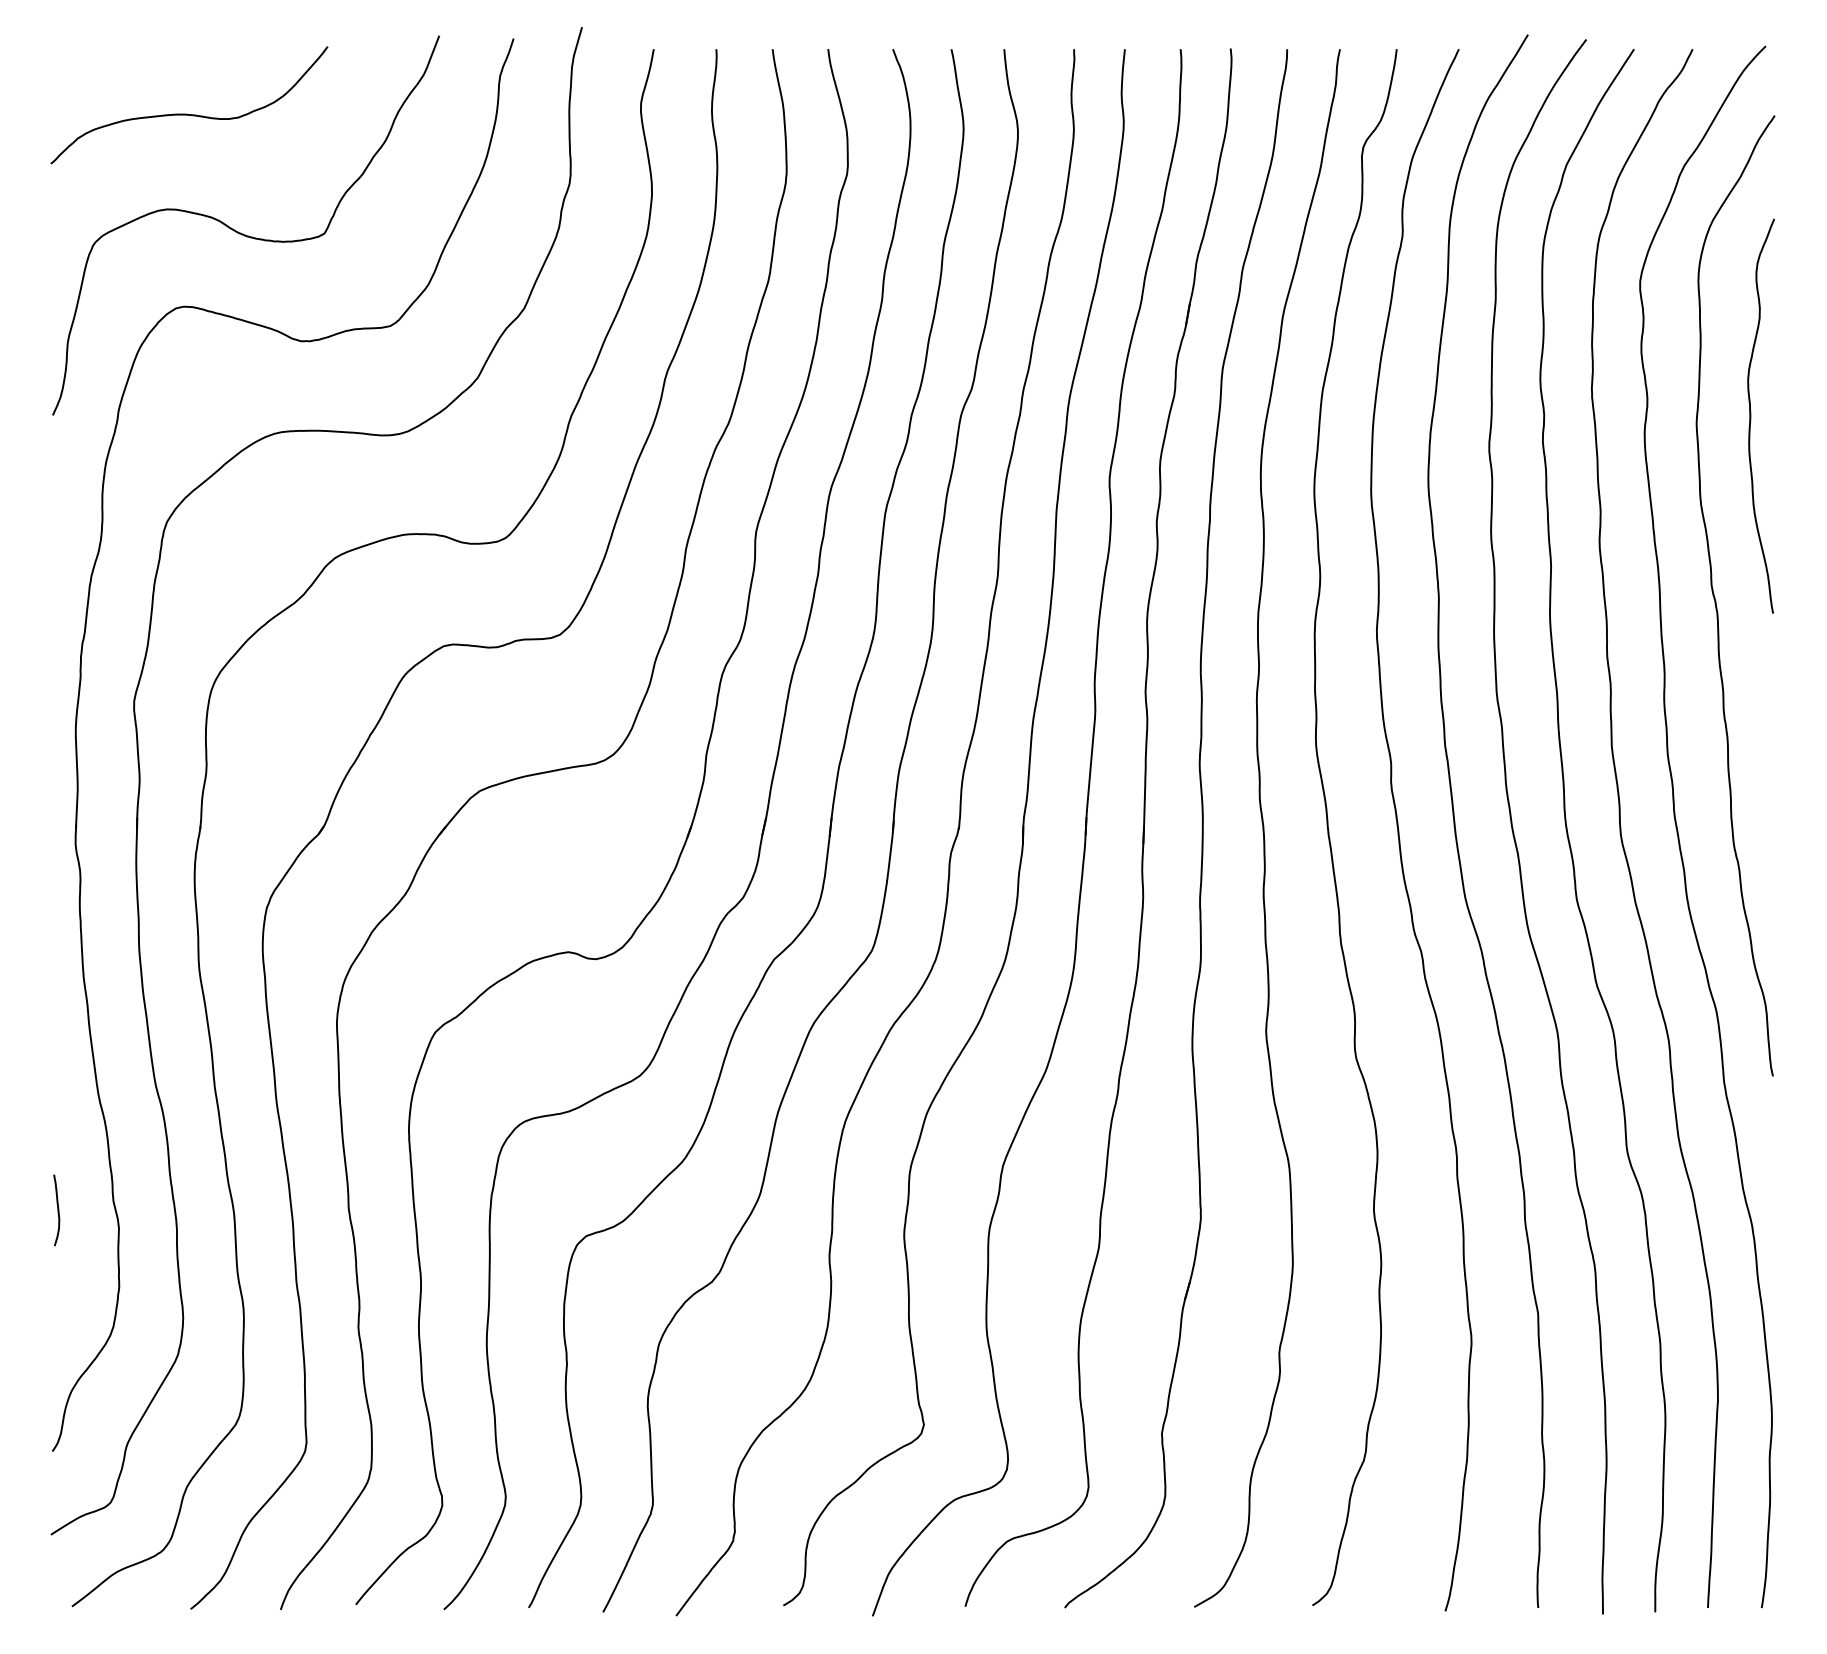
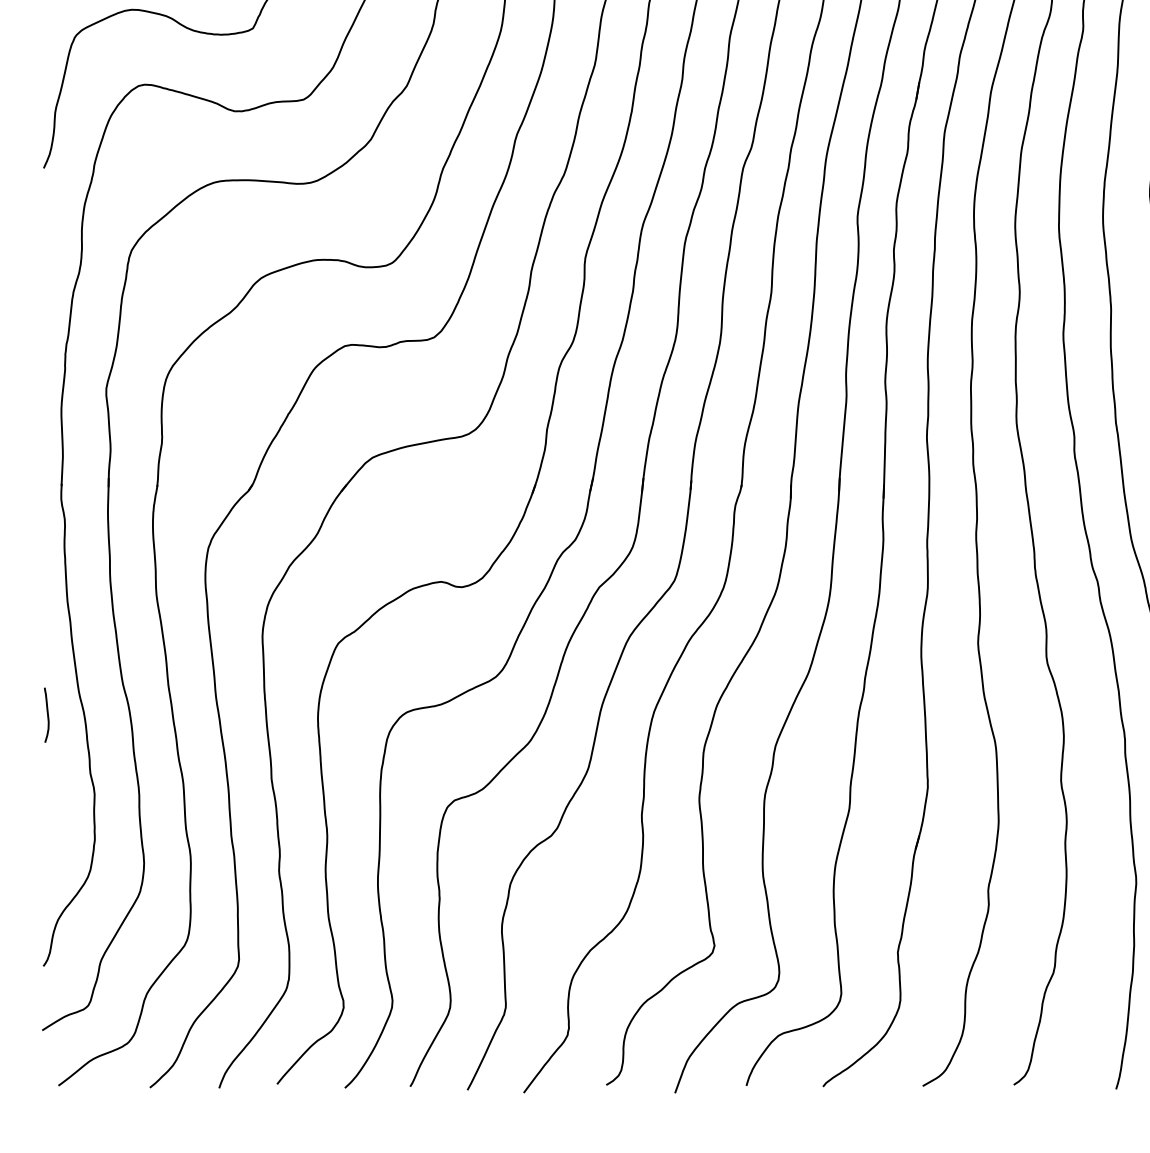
curve: (57, 1210) -> (47, 715), moved

